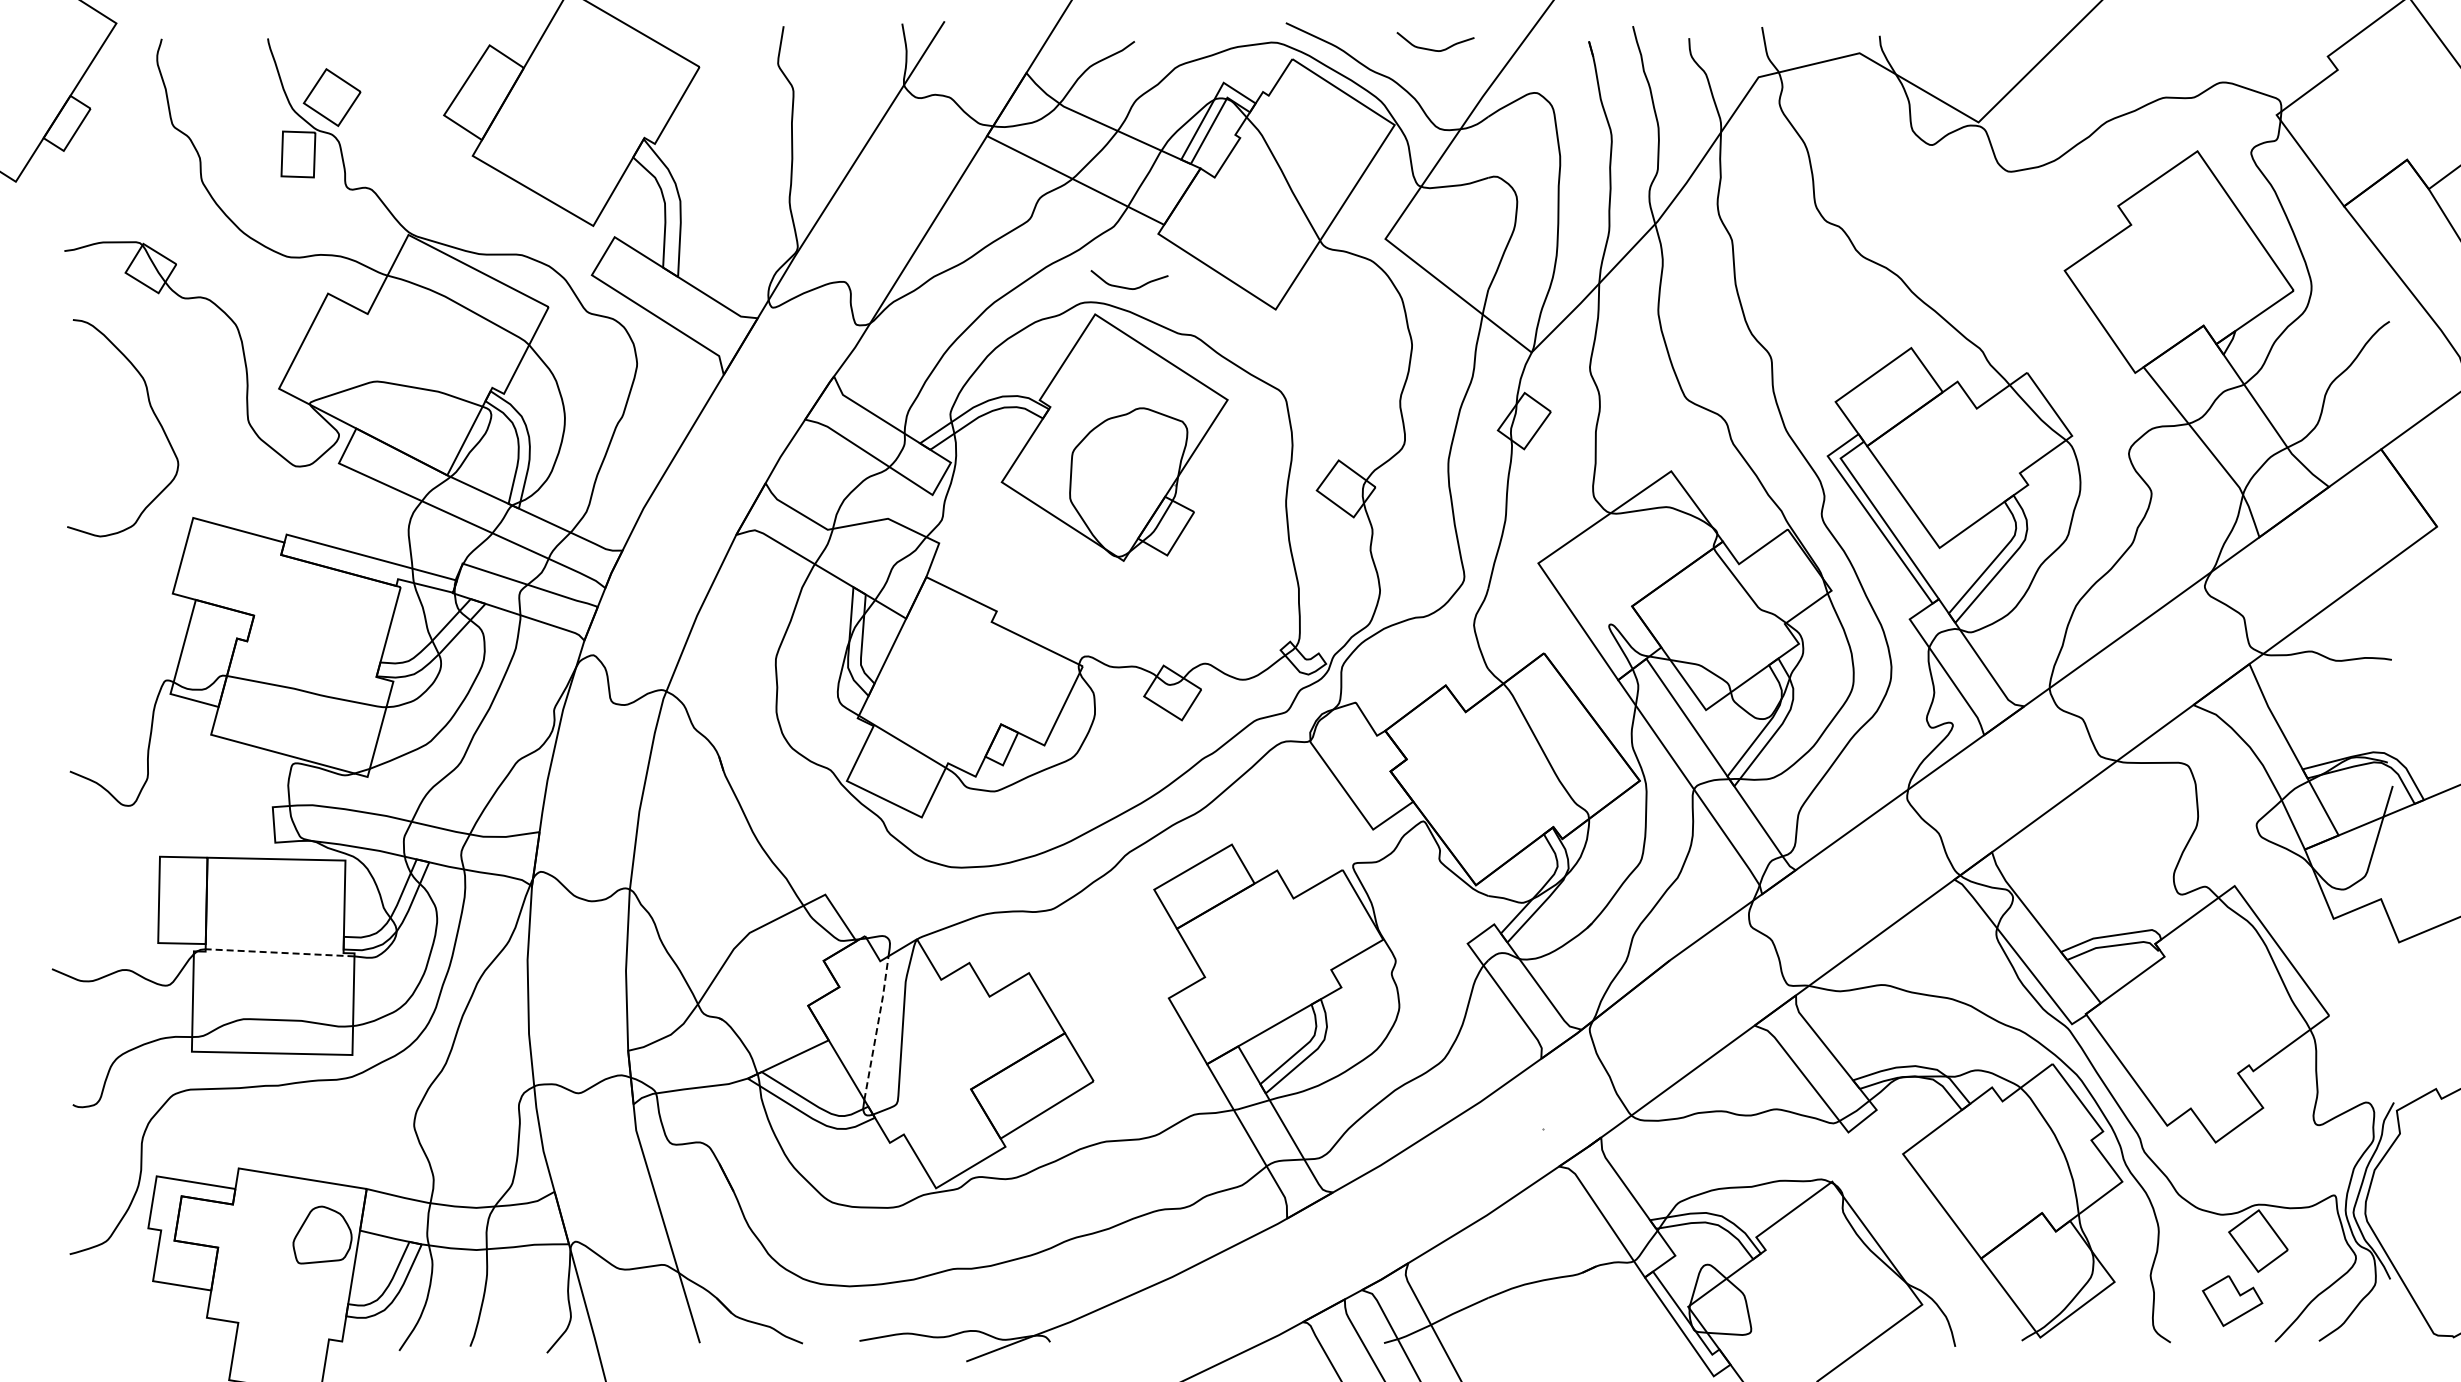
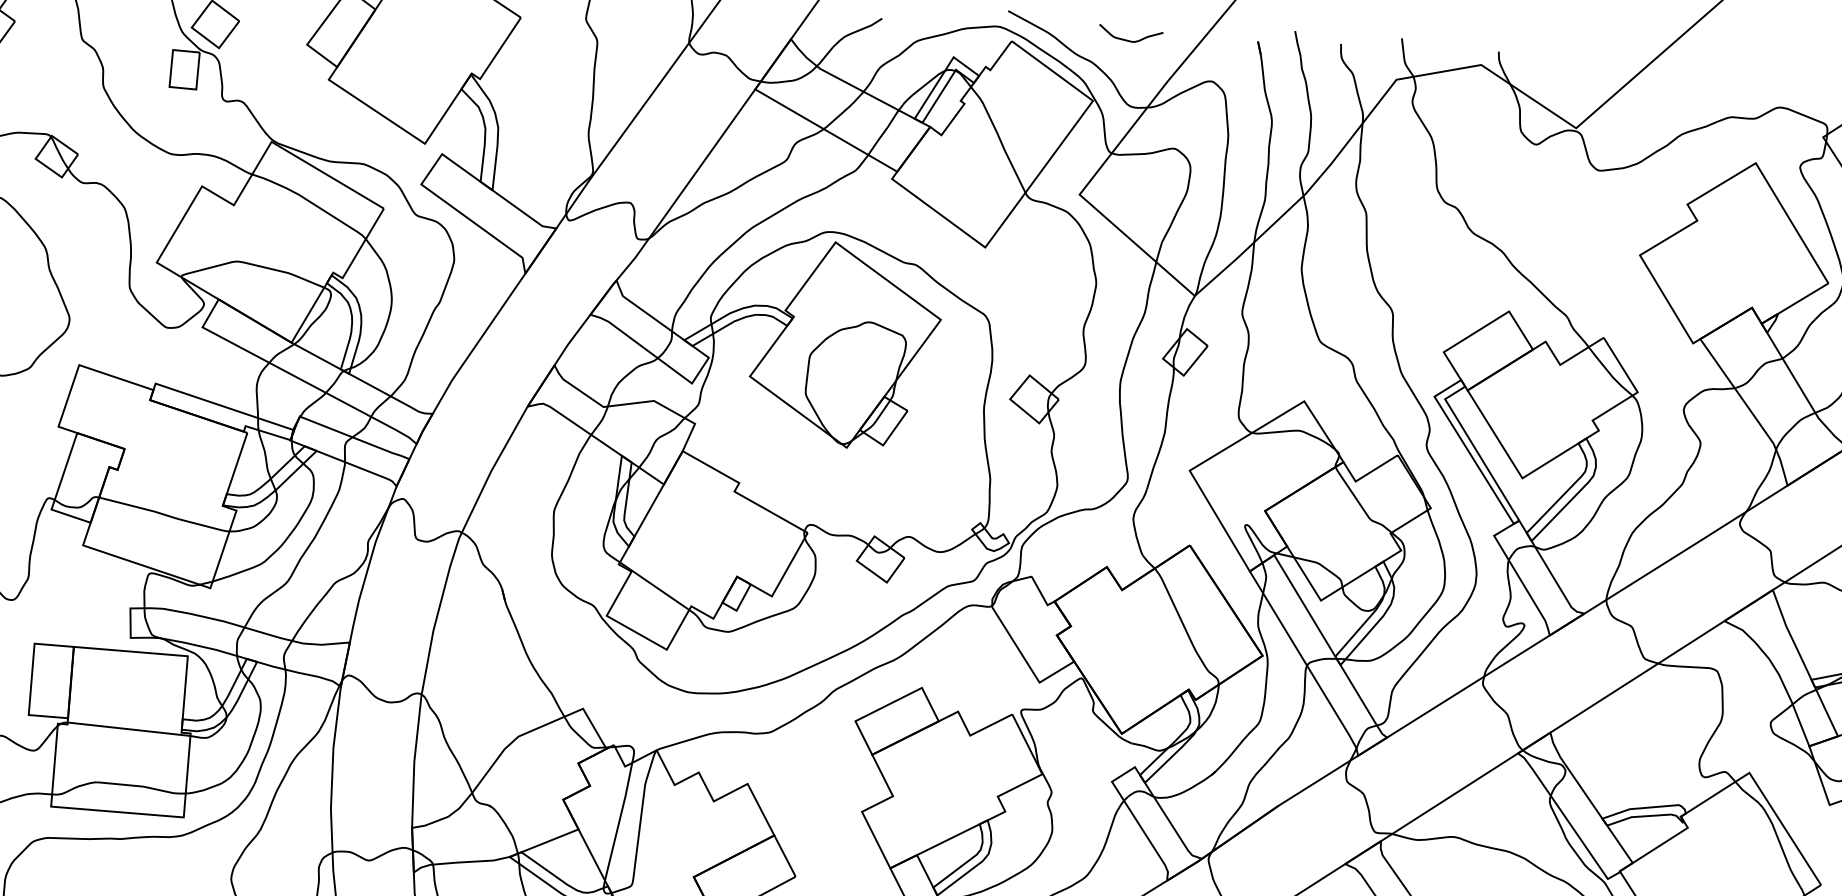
curve: (1129, 287) -> (865, 221), removed
line: (279, 952) -> (128, 728), dashed -> solid
line: (877, 1027) -> (619, 821), dashed -> solid

